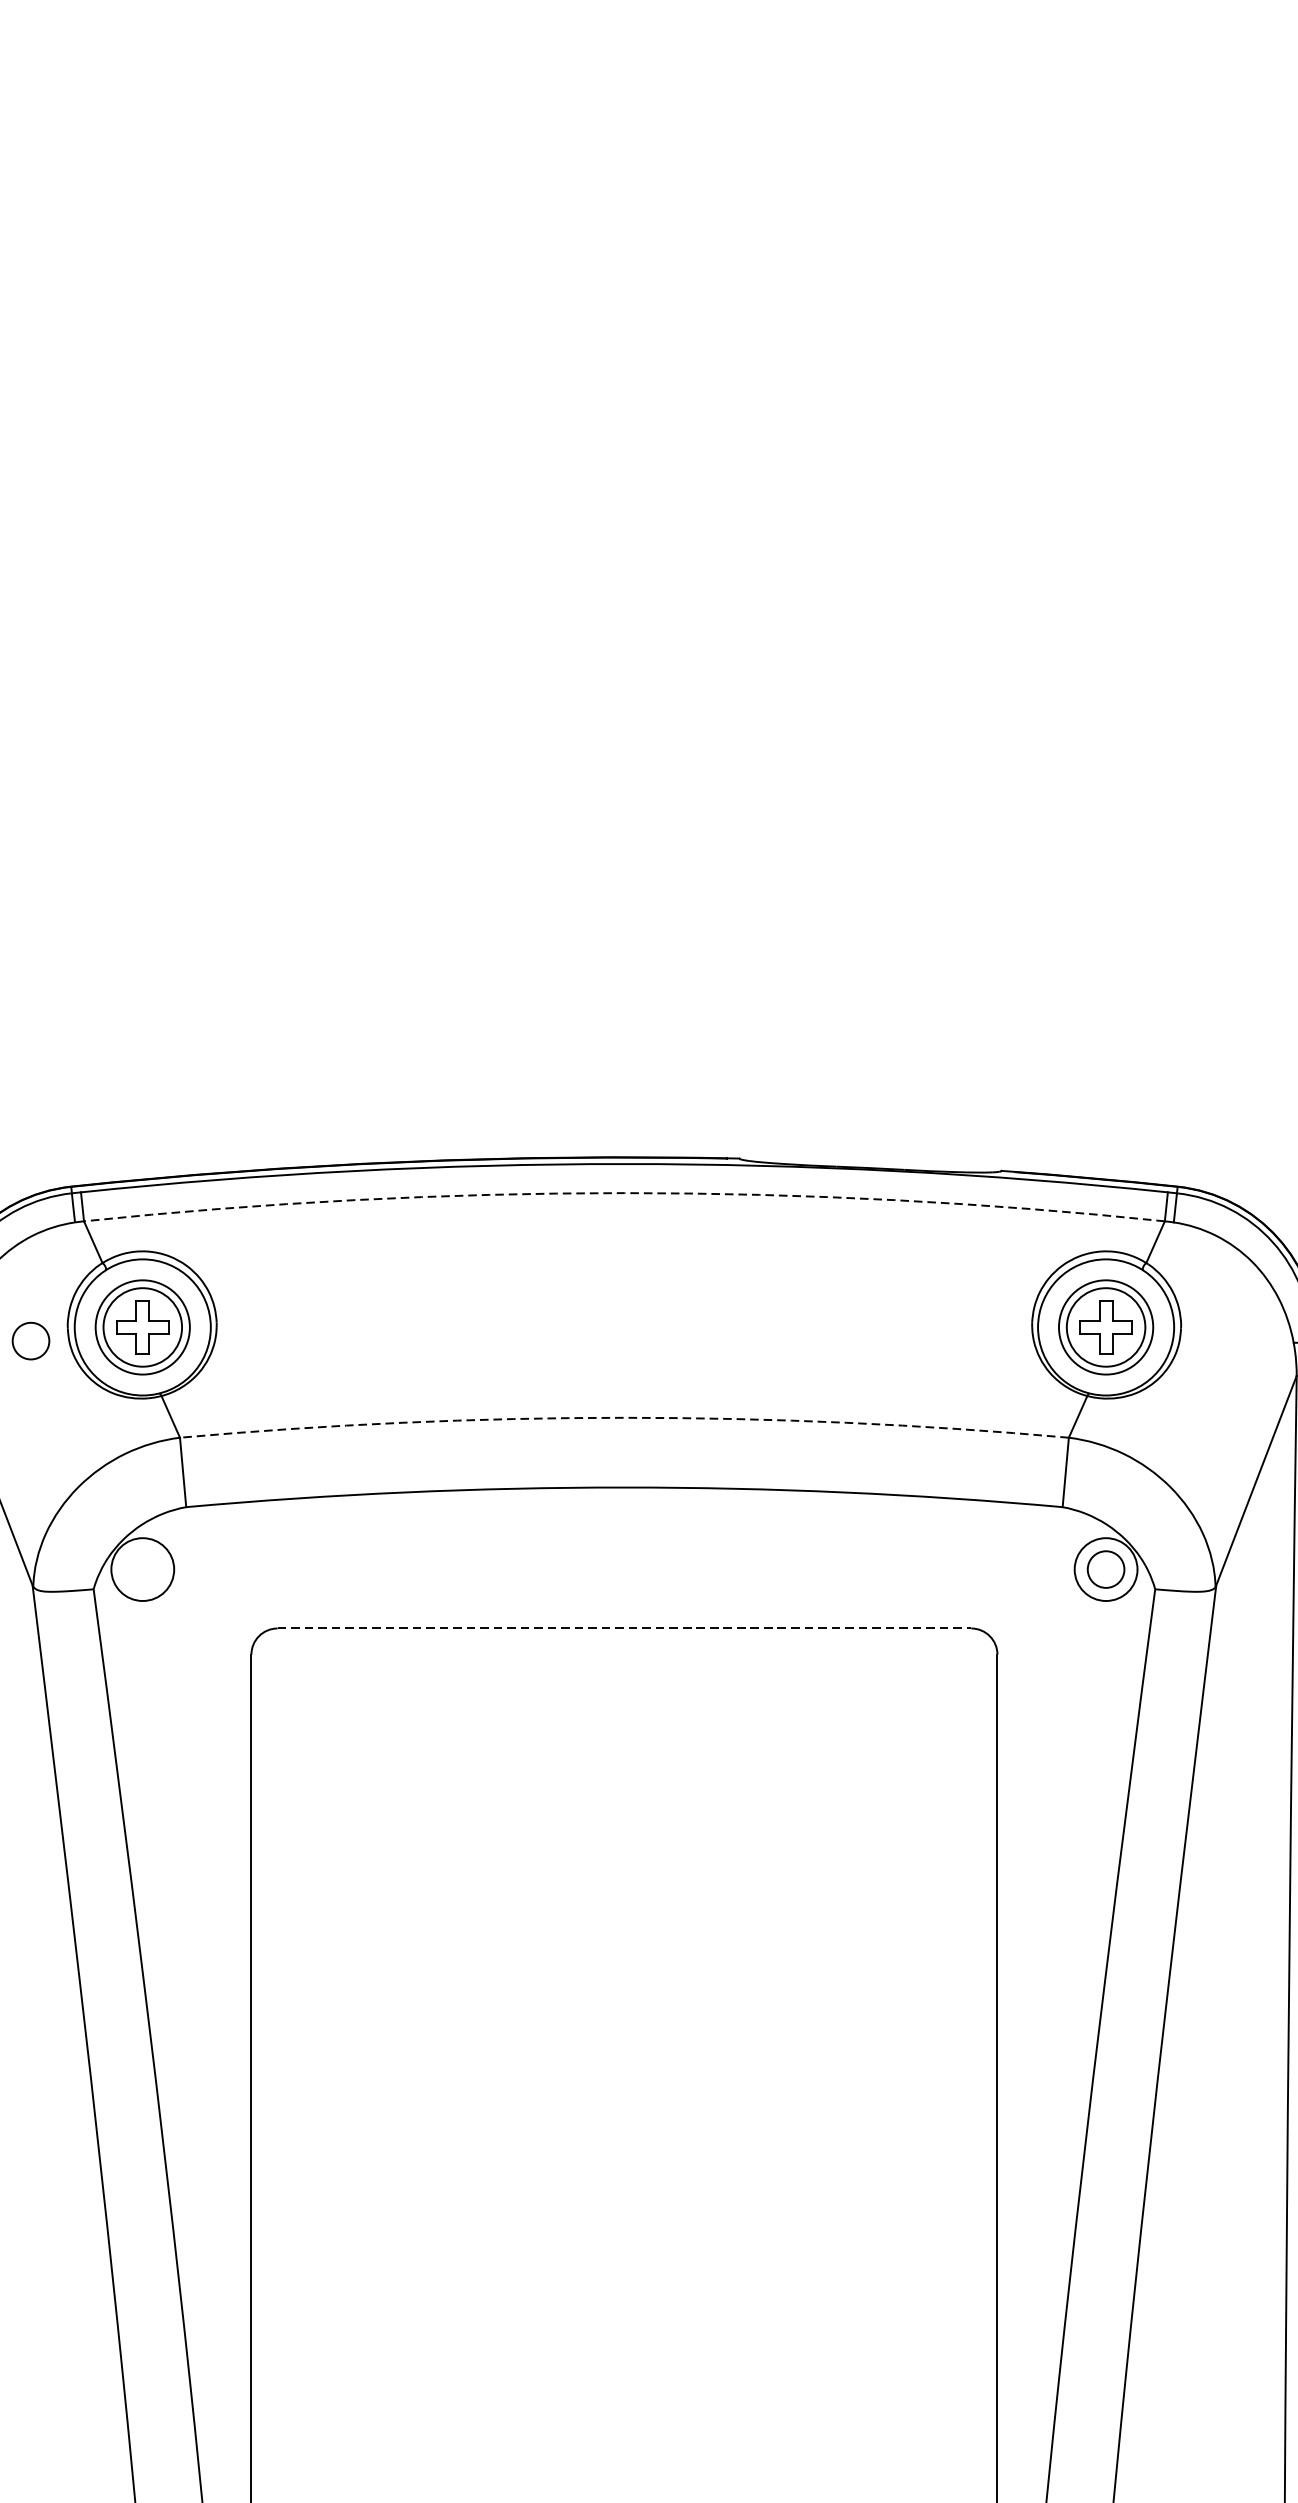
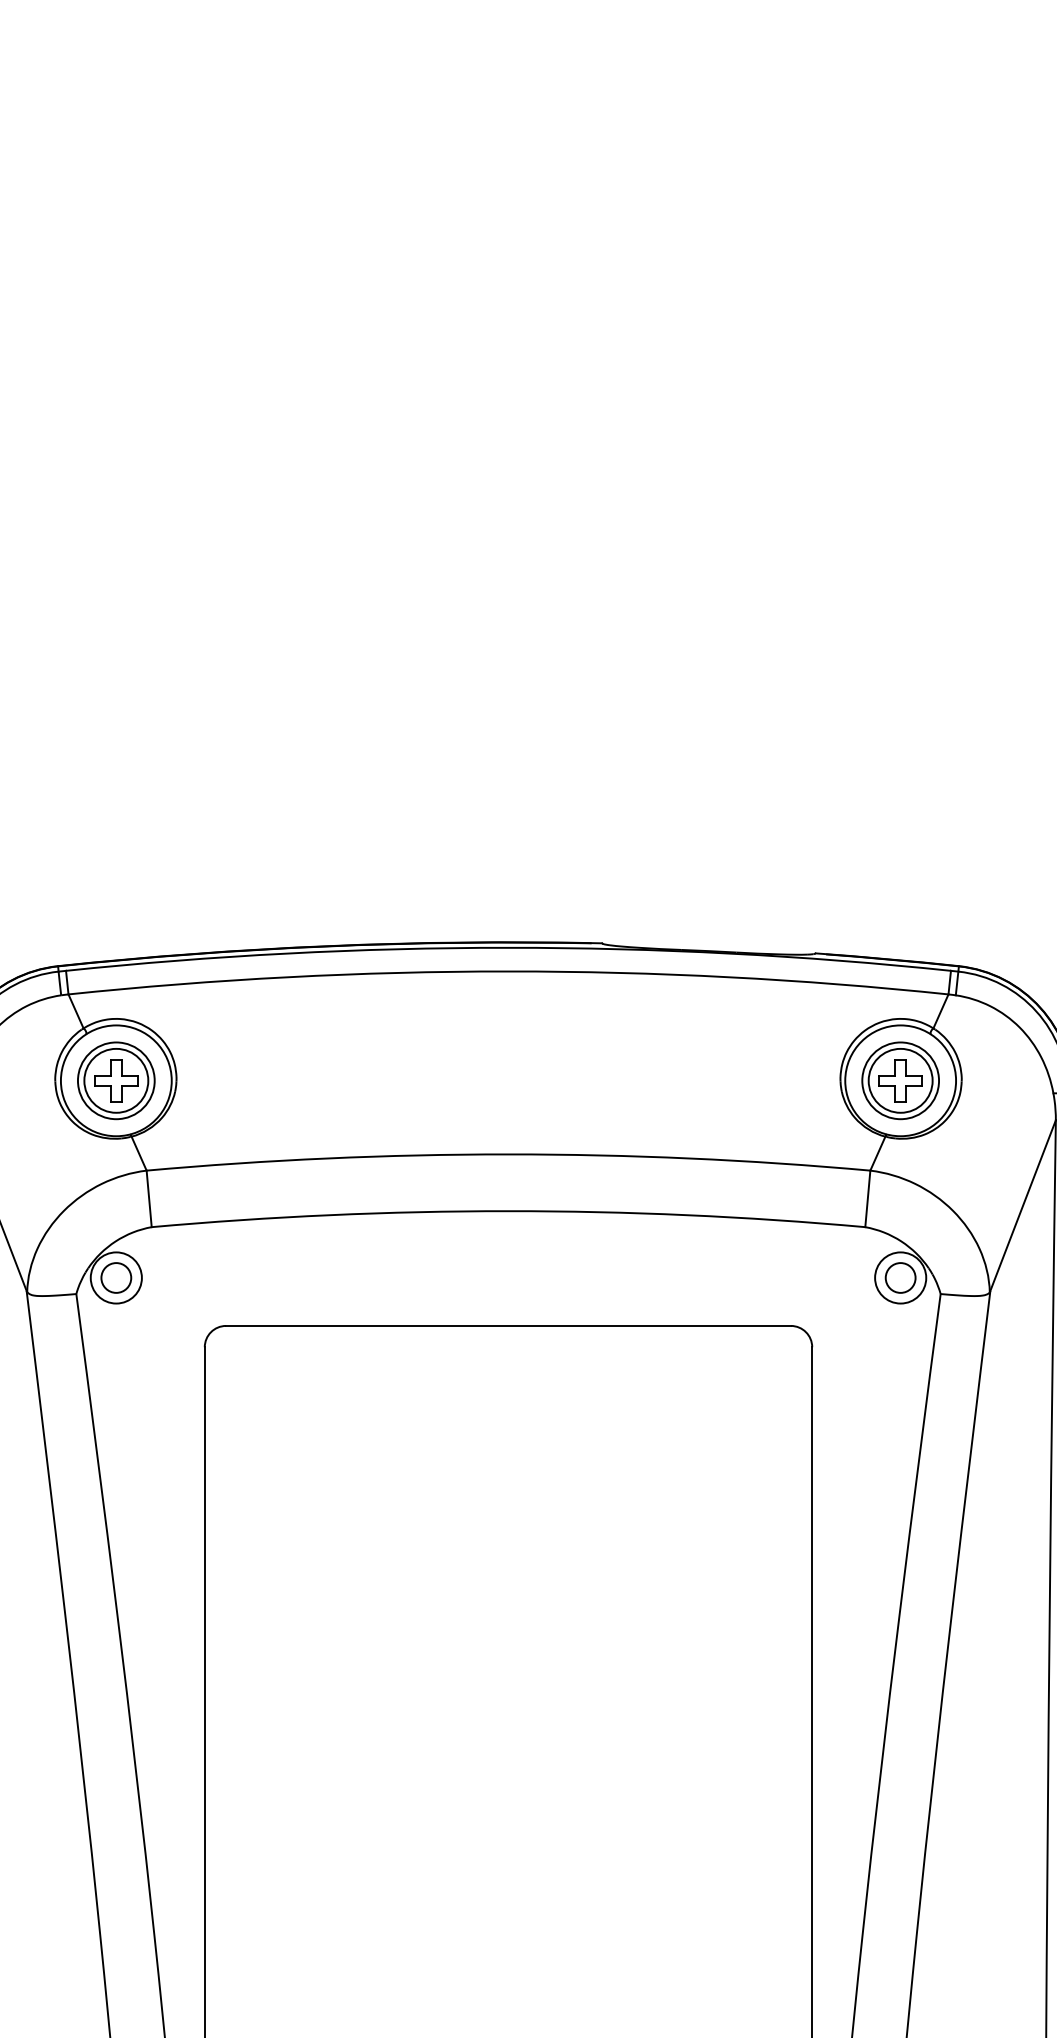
arc: (624, 1193) -> (508, 971), dashed -> solid
circle: (31, 1340) -> (116, 1277), moved
arc: (624, 1417) -> (508, 1154), dashed -> solid
line: (625, 1627) -> (509, 1325), dashed -> solid

